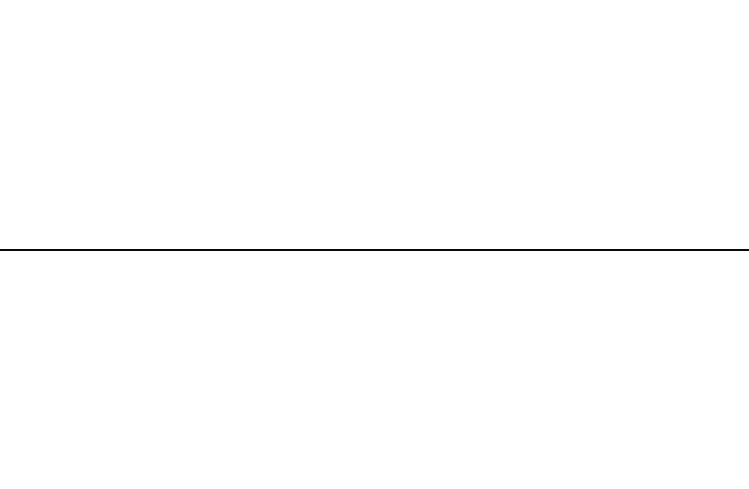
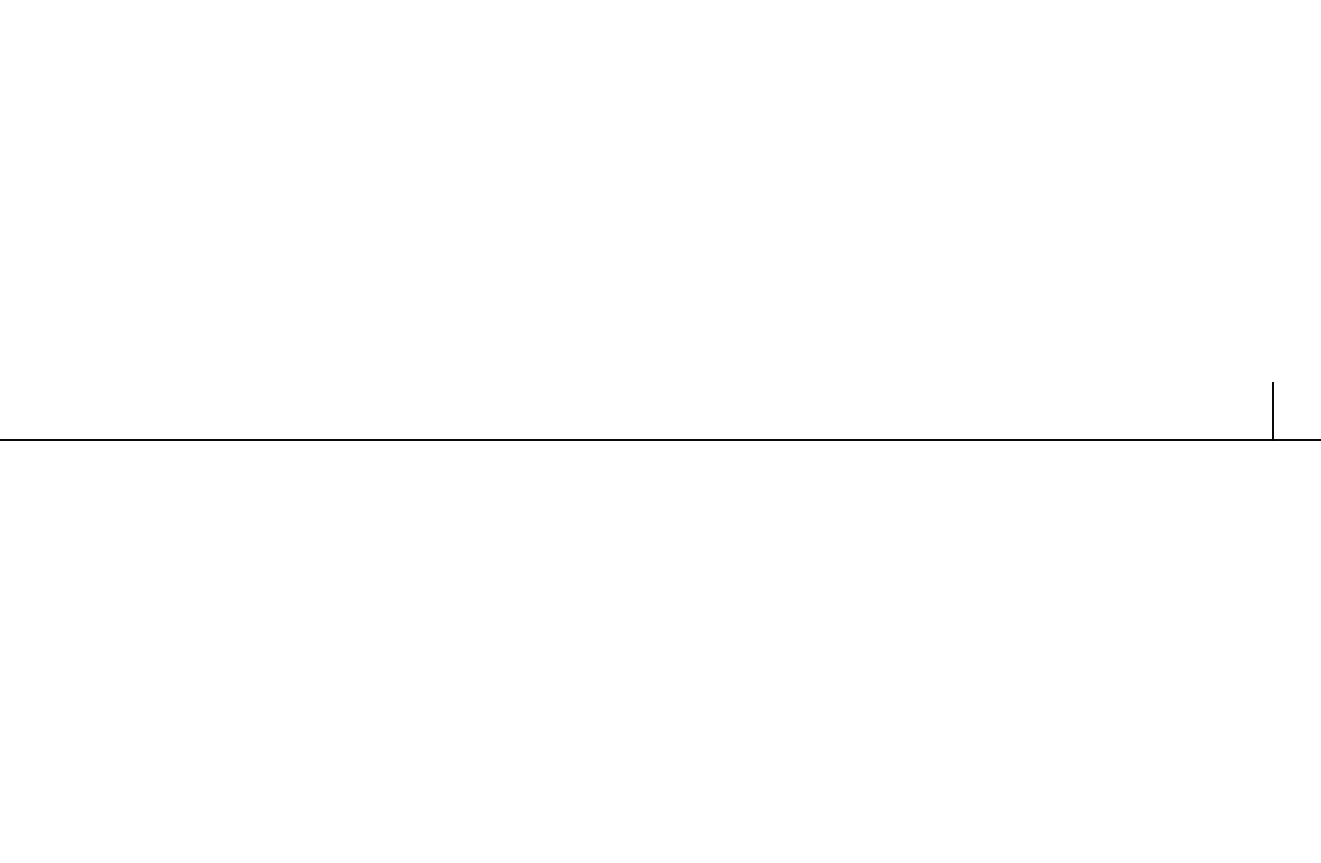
line: (721, 232) -> (1272, 410), added

